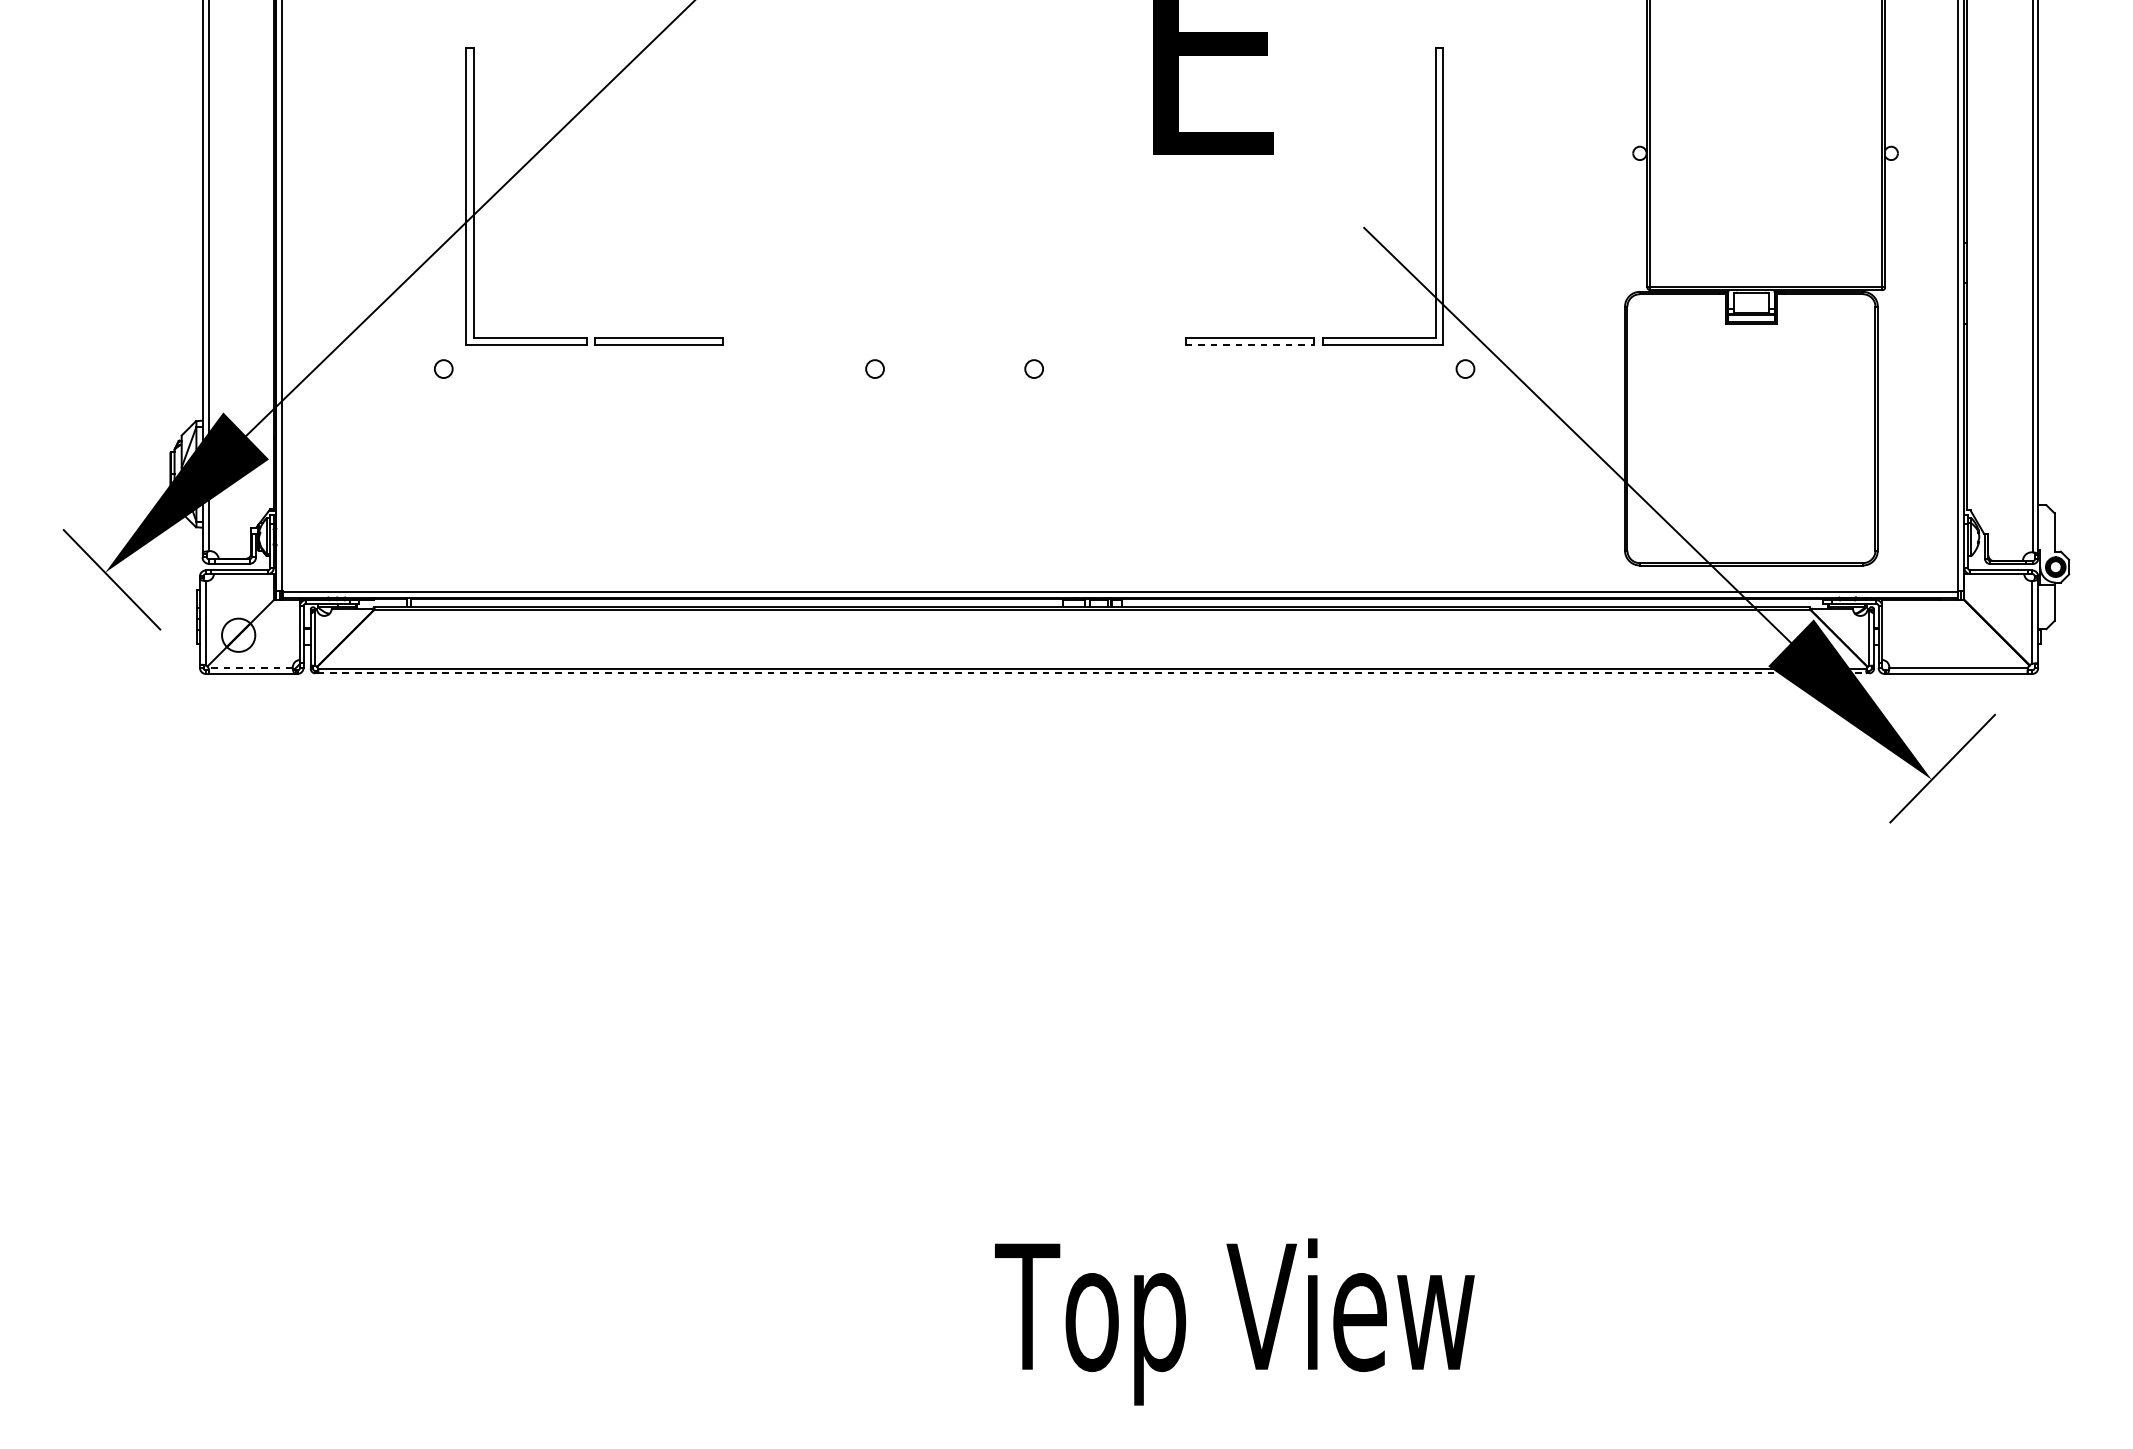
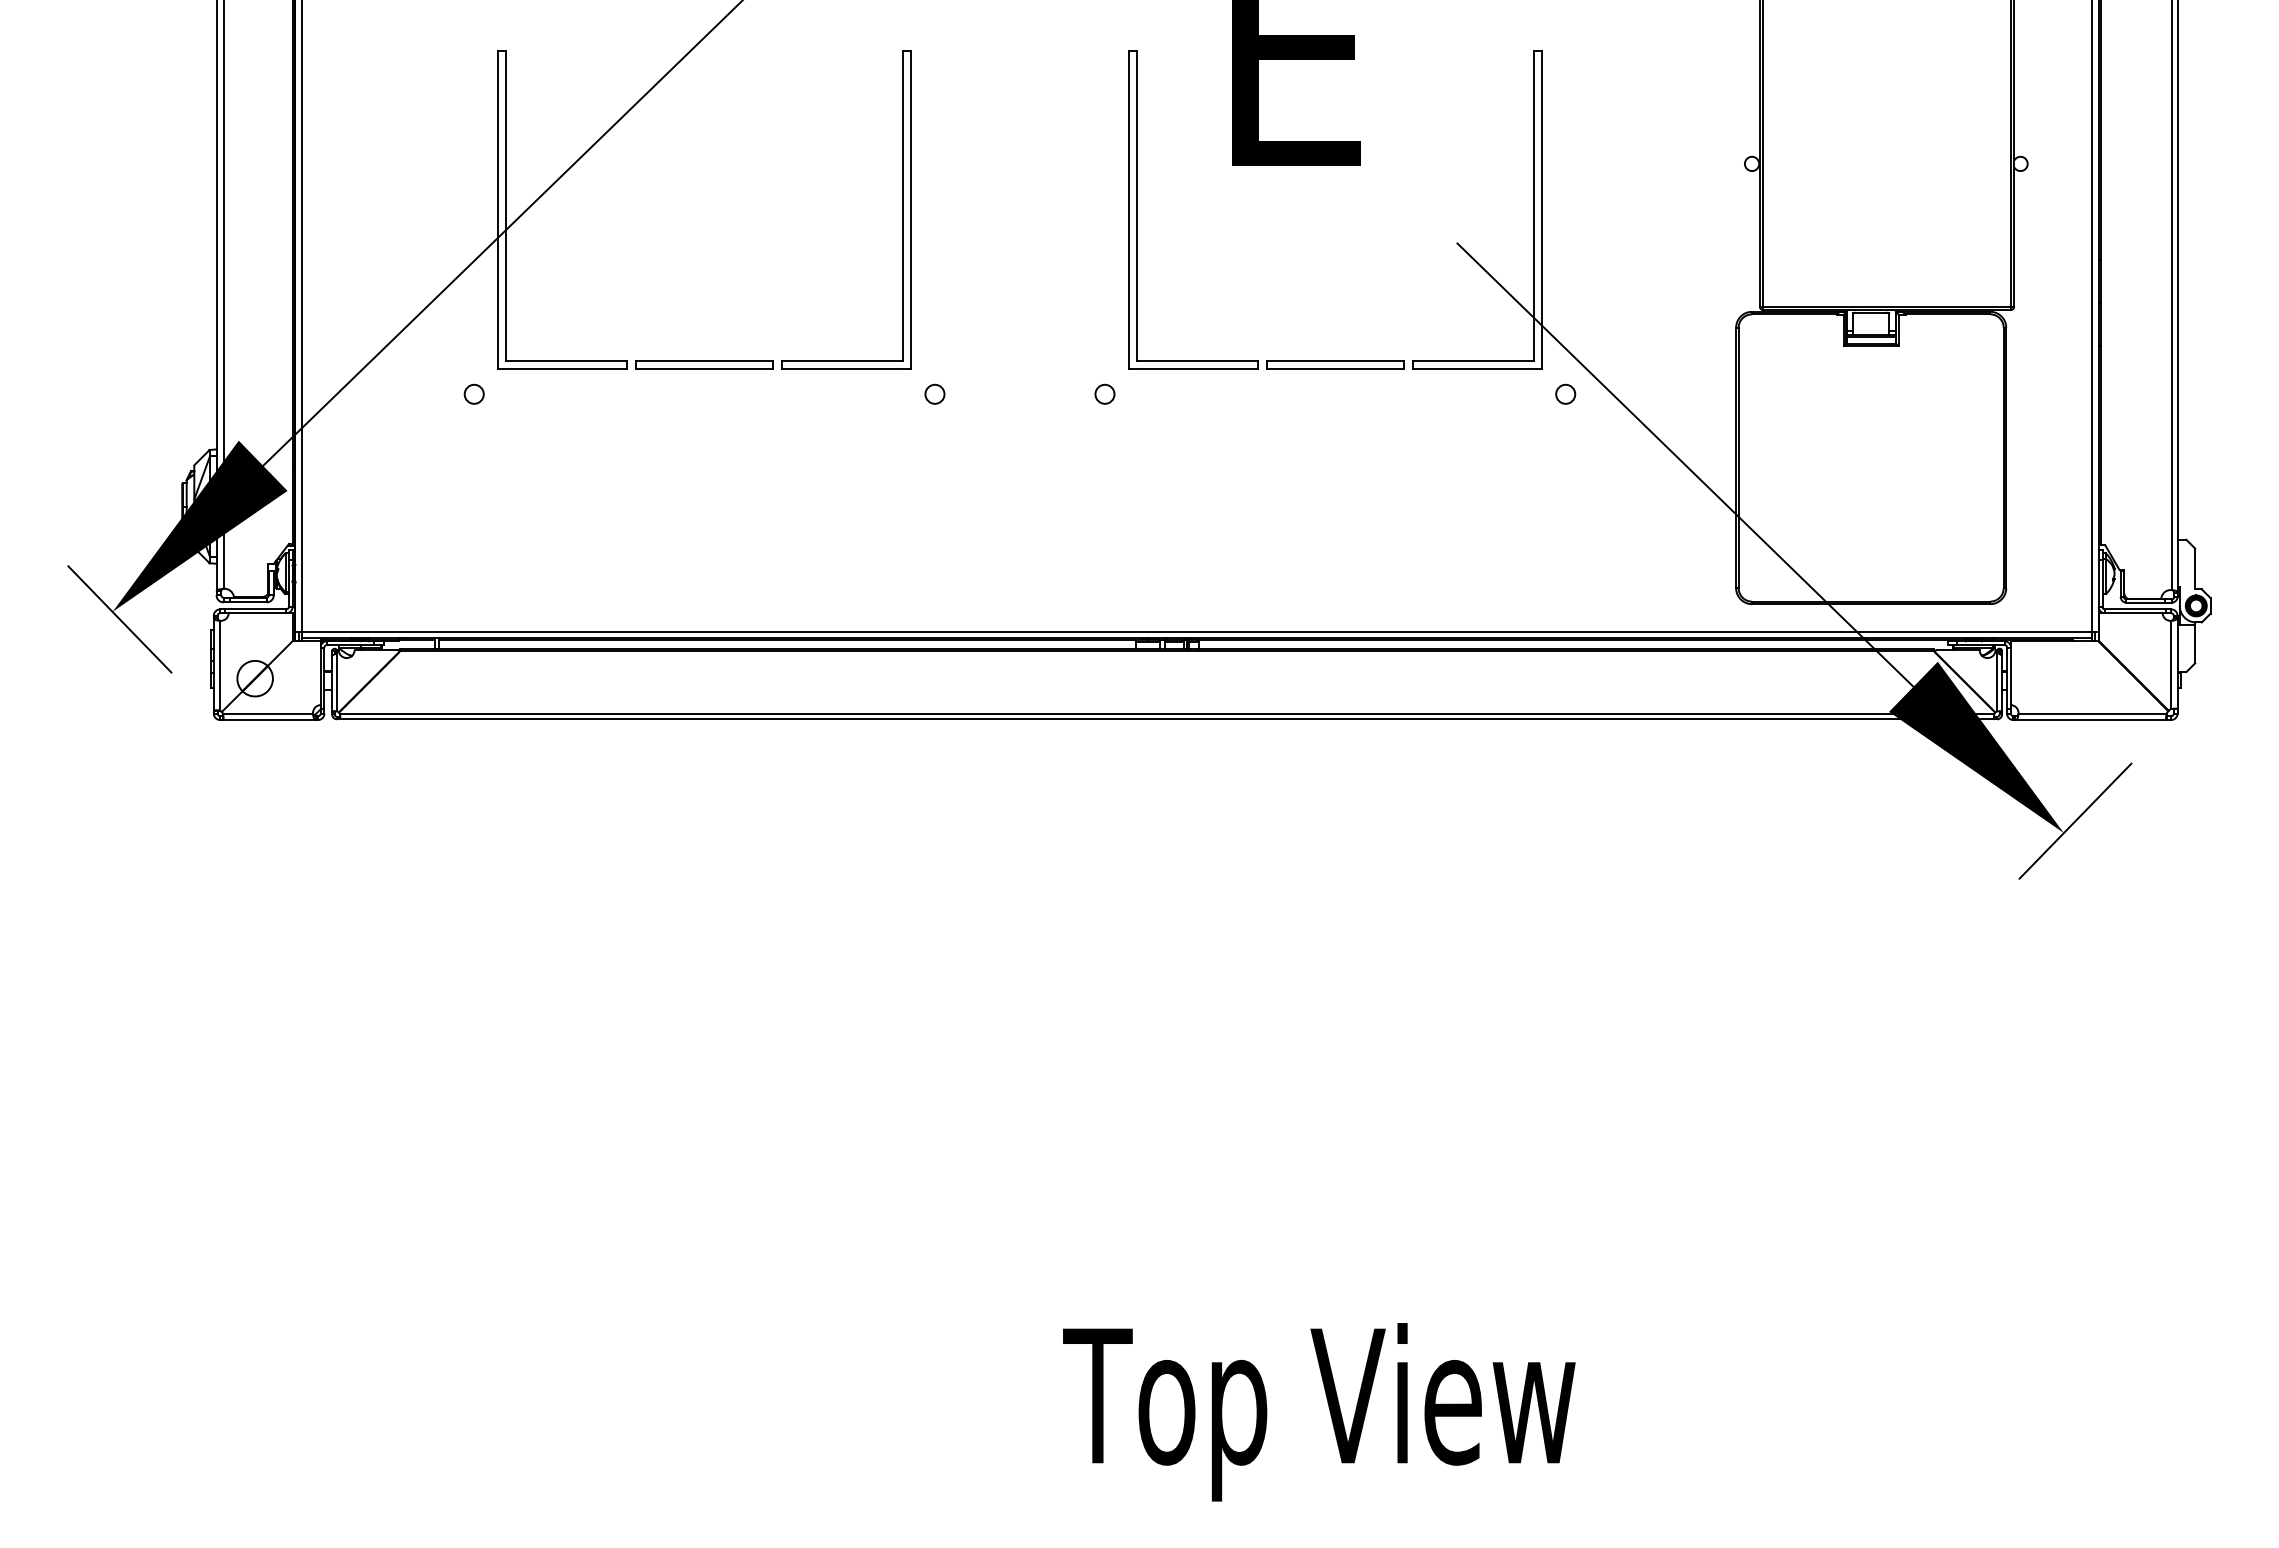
part: (844, 196) -> (902, 209), added
part: (1064, 196) -> (1137, 209), added
line: (1249, 344) -> (1335, 368), dashed -> solid
line: (251, 667) -> (268, 713), dashed -> solid
line: (1092, 673) -> (1167, 719), dashed -> solid

